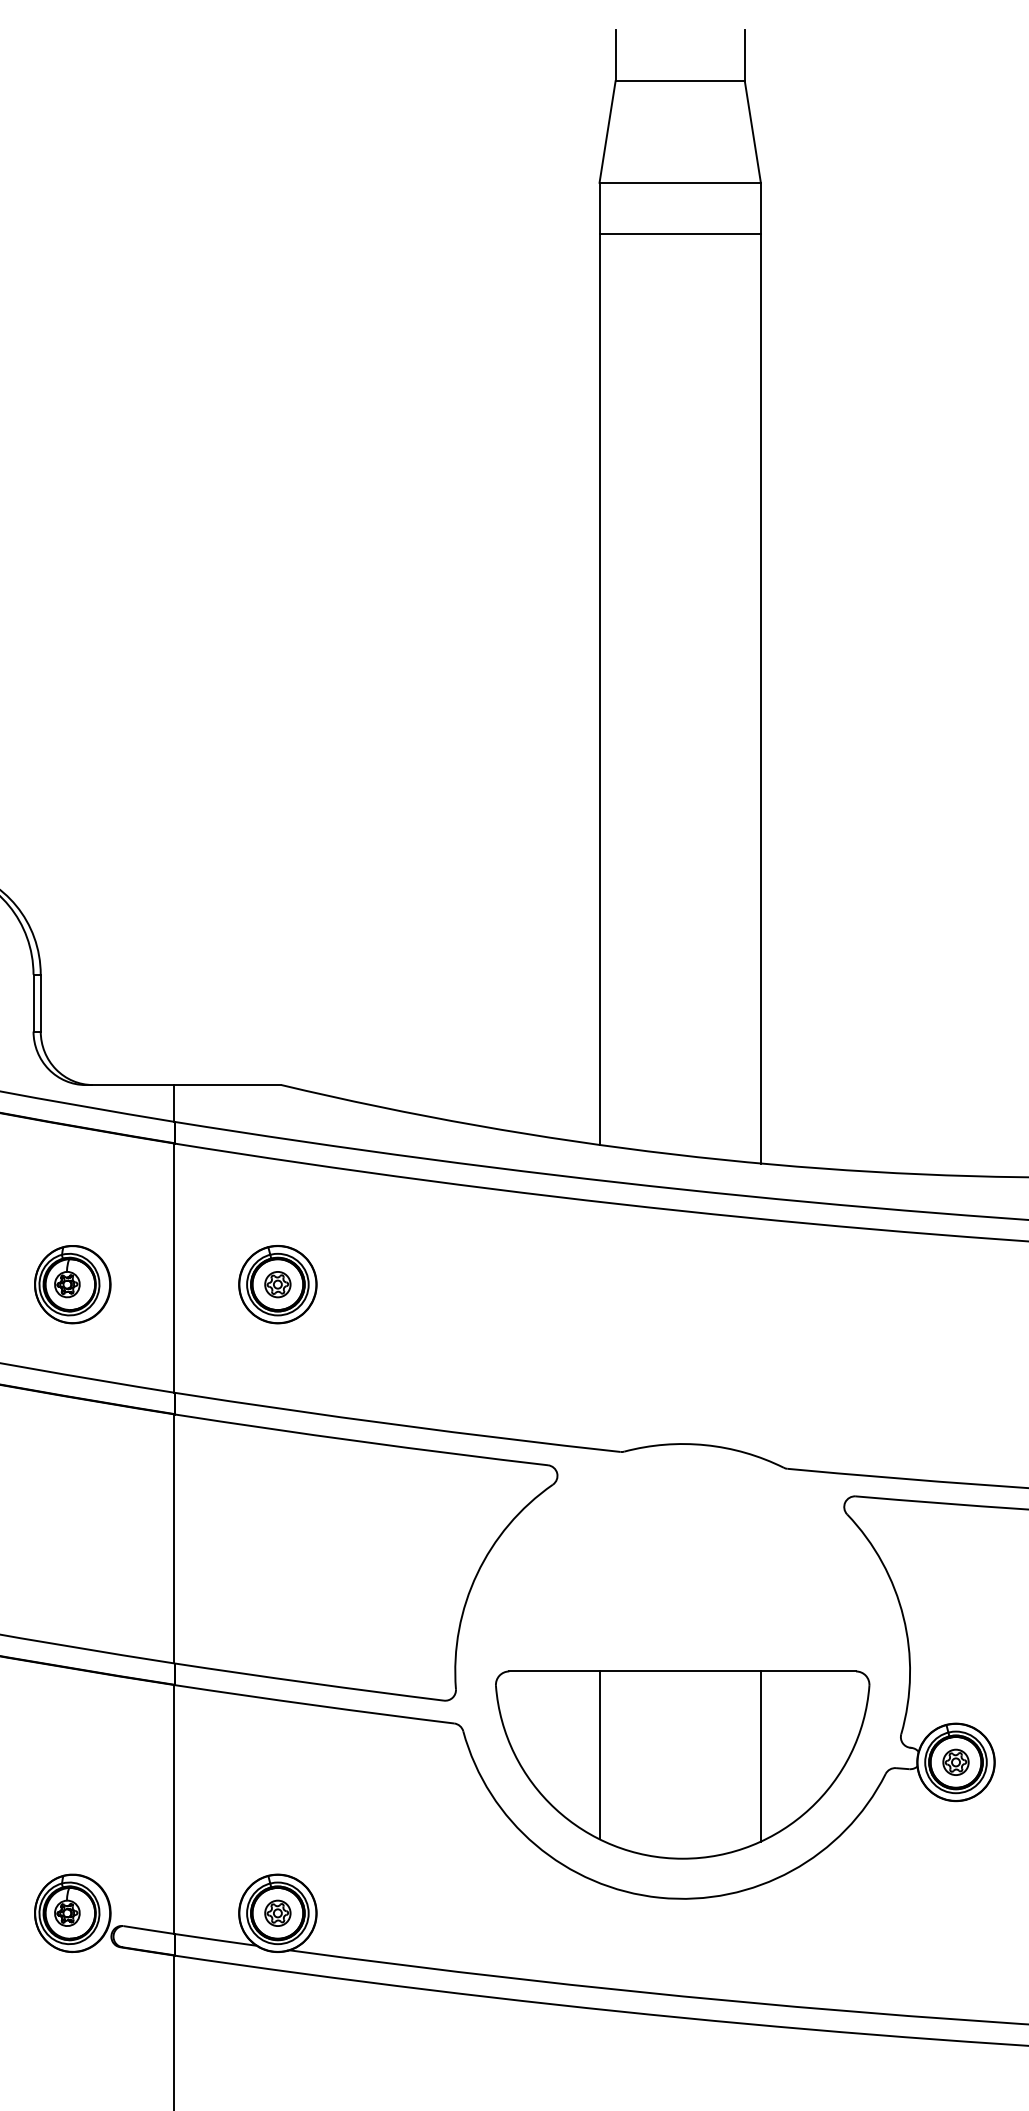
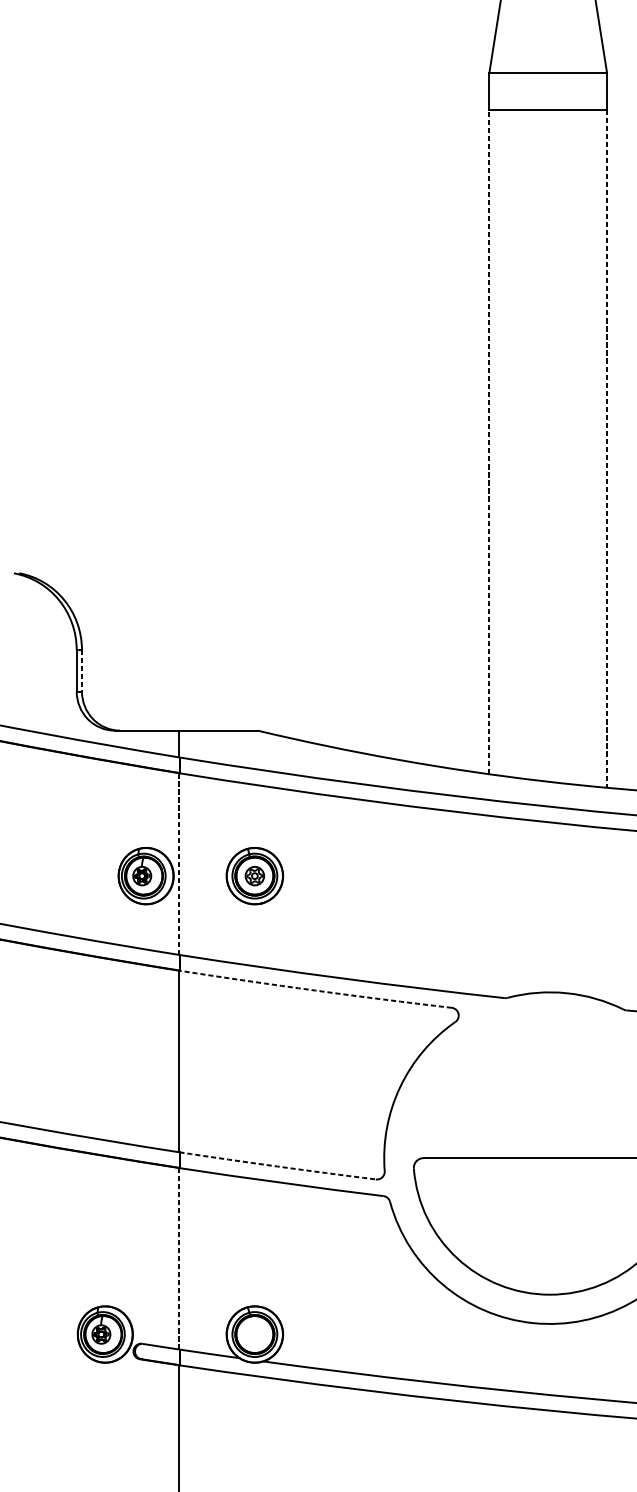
line: (599, 689) -> (489, 442), solid -> dashed
line: (760, 698) -> (606, 448), solid -> dashed
line: (40, 1003) -> (81, 671), solid -> dashed
line: (174, 1268) -> (179, 864), solid -> dashed
part: (72, 1284) -> (145, 876), moved
arc: (360, 1441) -> (315, 990), solid -> dashed
arc: (309, 1682) -> (277, 1166), solid -> dashed
line: (599, 1755) -> (489, 1219), removed
line: (760, 1756) -> (606, 1220), removed
line: (174, 1809) -> (179, 1258), solid -> dashed
part: (277, 1912) -> (254, 1333), removed

